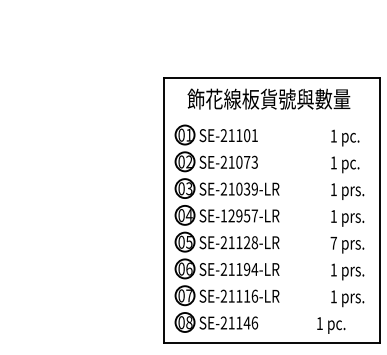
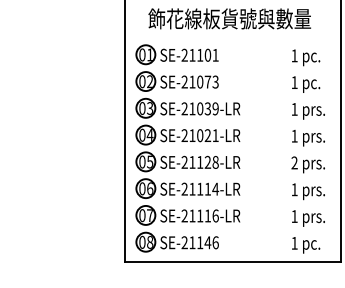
text: (238, 215) -> (199, 135), SE-12957-LR -> SE-21021-LR
text: (333, 242) -> (294, 162), 7 -> 2
text: (247, 269) -> (208, 189), SE-21194-LR -> SE-21114-LR
text: (331, 325) -> (306, 245), moved

